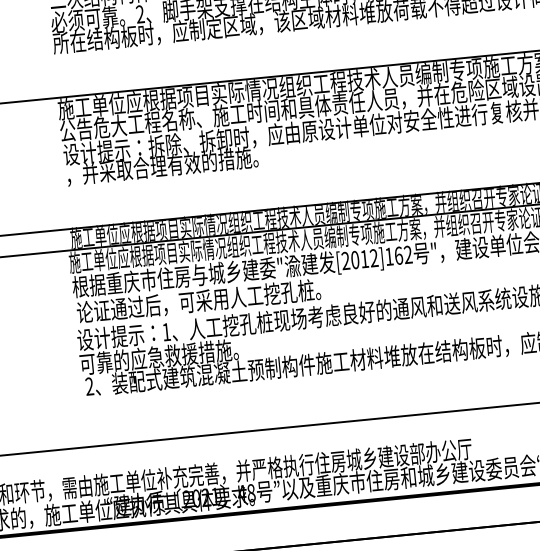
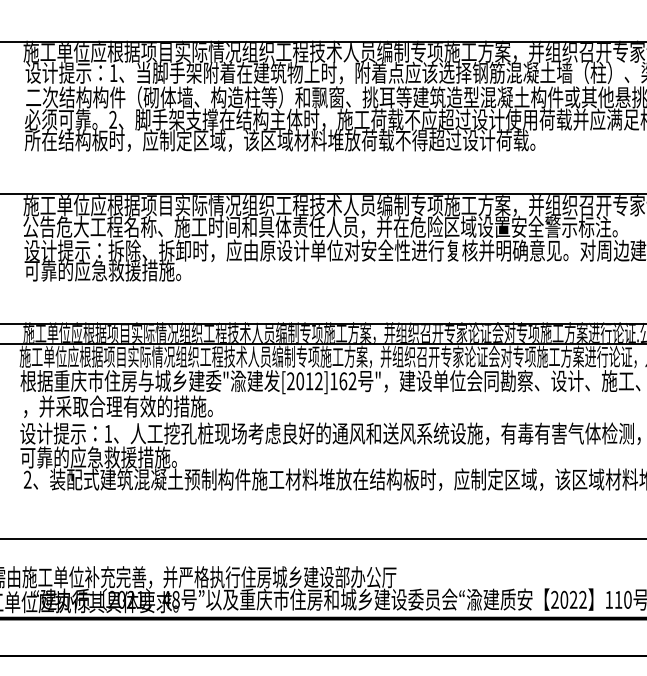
text: (161, 165) -> (119, 270), ，并采取合理有效的措施。 -> 可靠的应急救援措施。
text: (198, 301) -> (142, 406), 论证通过后，可采用人工挖孔桩。 -> ，并采取合理有效的措施。

